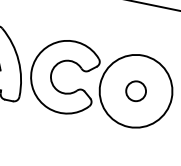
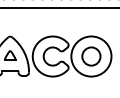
circle: (136, 91) -> (91, 56), size x1.67

